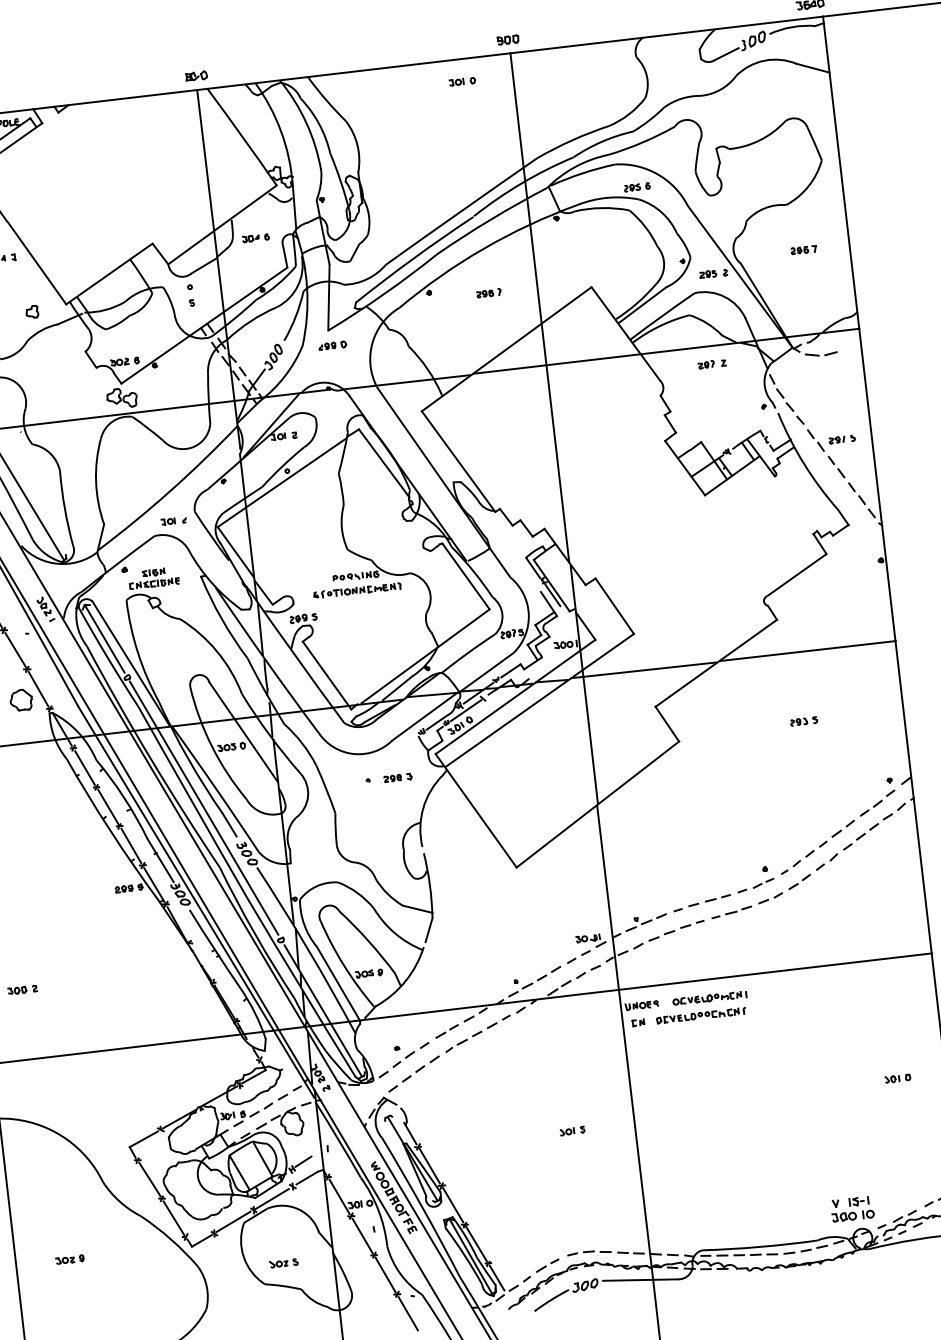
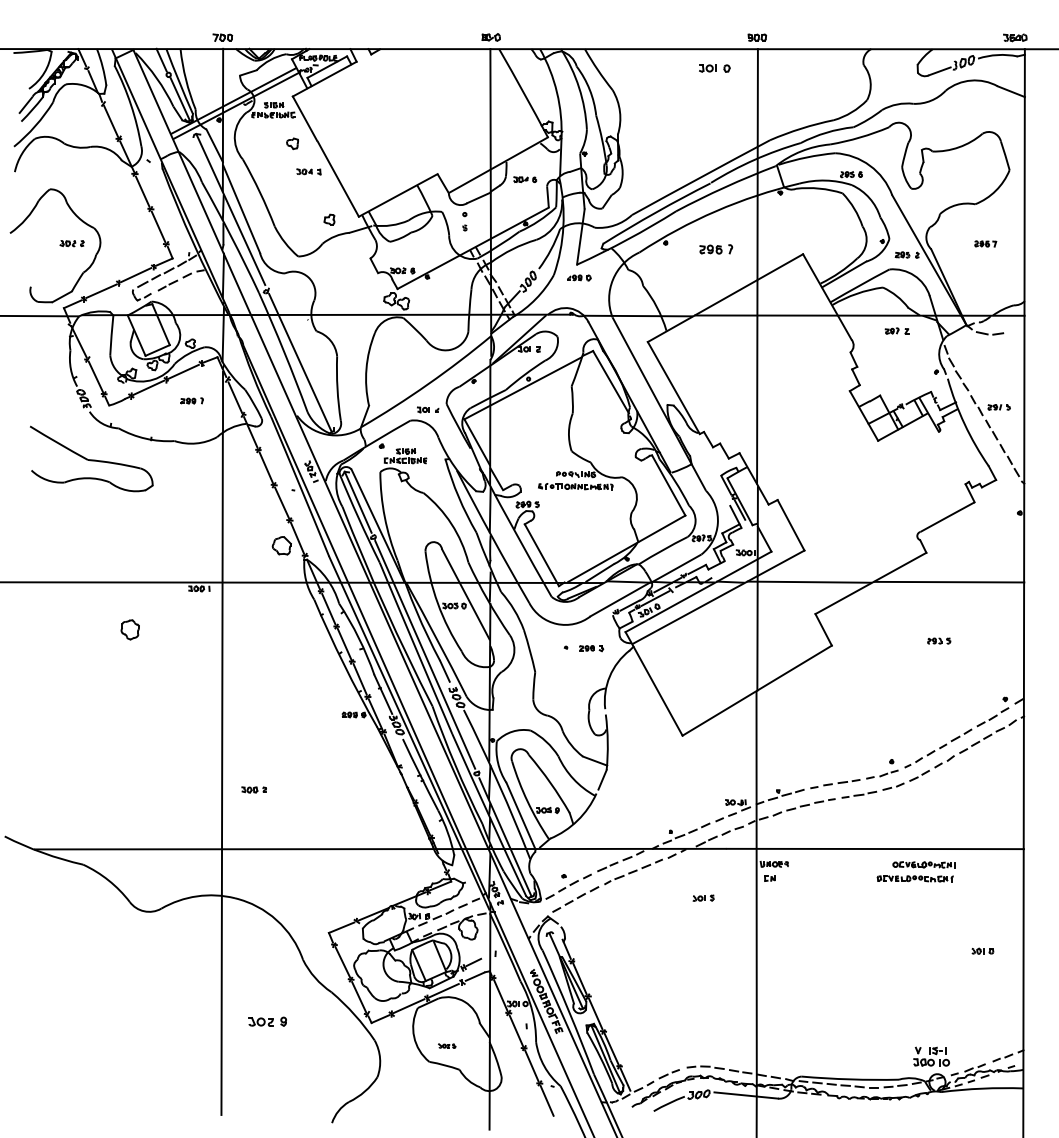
part: (462, 81) -> (714, 68), size x1.4
part: (488, 292) -> (715, 248), size x1.6
part: (700, 1007) -> (915, 871), moved
part: (572, 1130) -> (703, 897), moved
part: (69, 1259) -> (267, 1021), size x1.6
part: (282, 1262) -> (446, 1045), size x0.7

